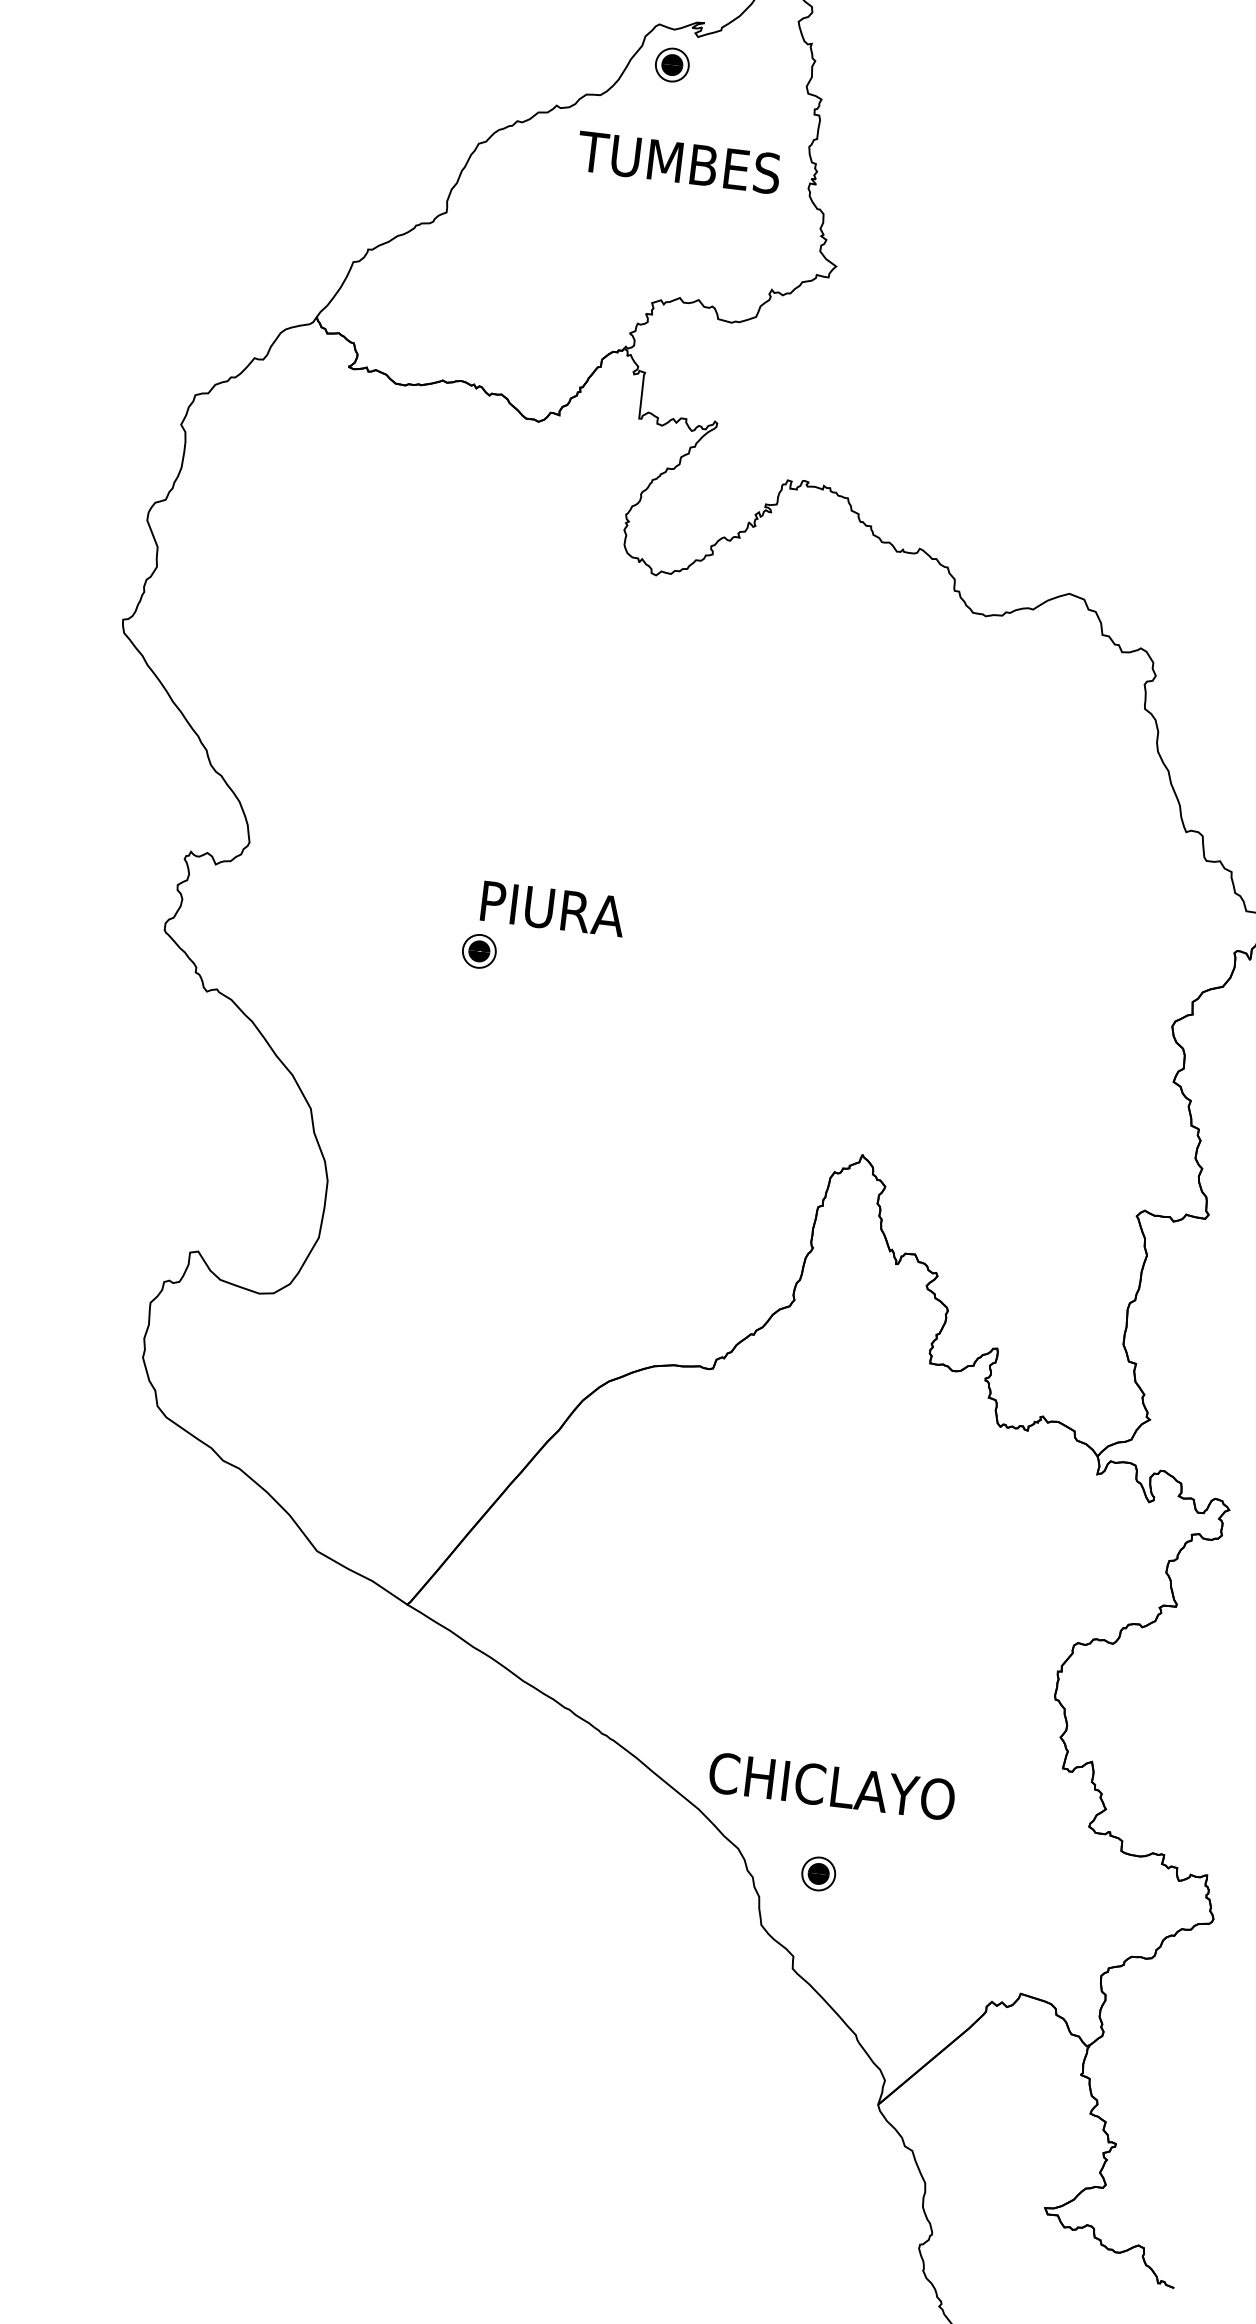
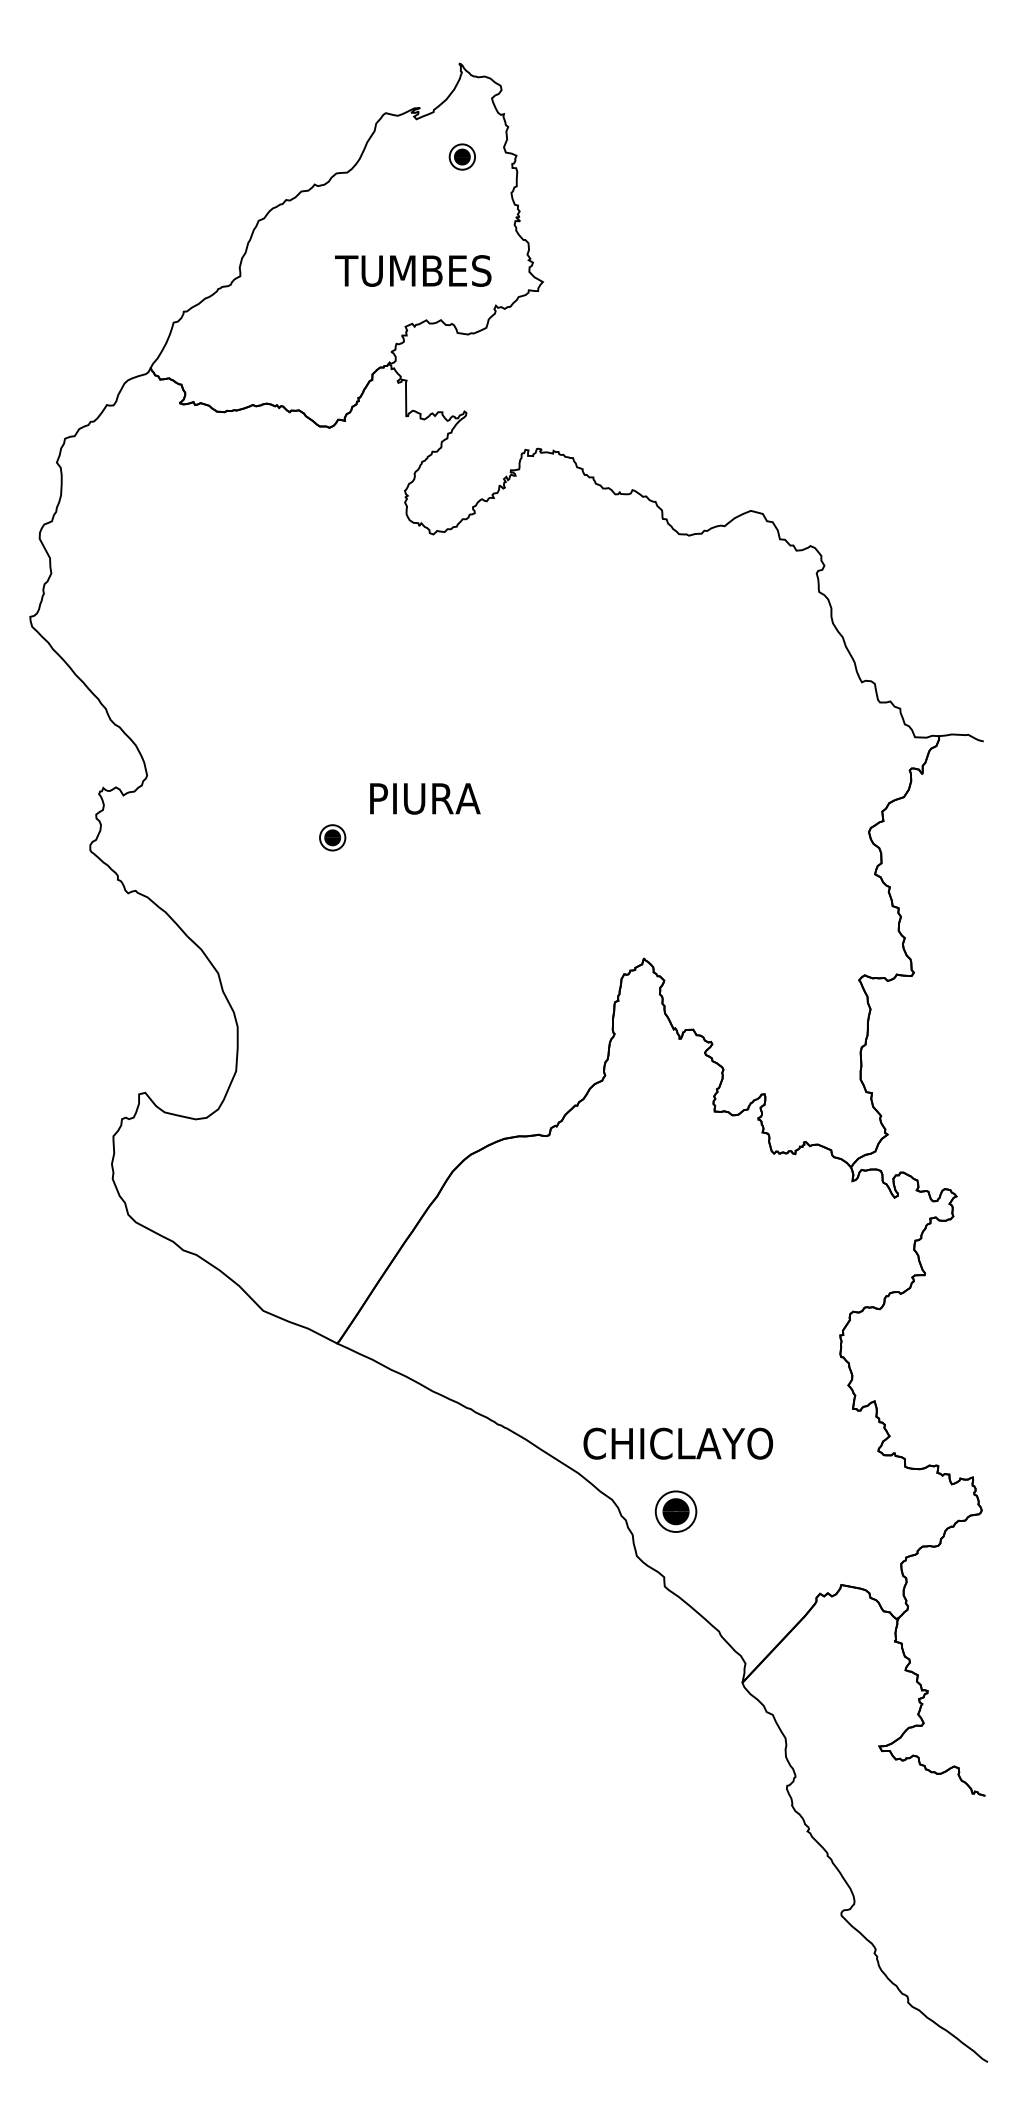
part: (671, 64) -> (461, 156), moved
text: (679, 162) -> (413, 270), moved
text: (553, 908) -> (425, 798), moved
part: (818, 1873) -> (675, 1511), size x1.6

